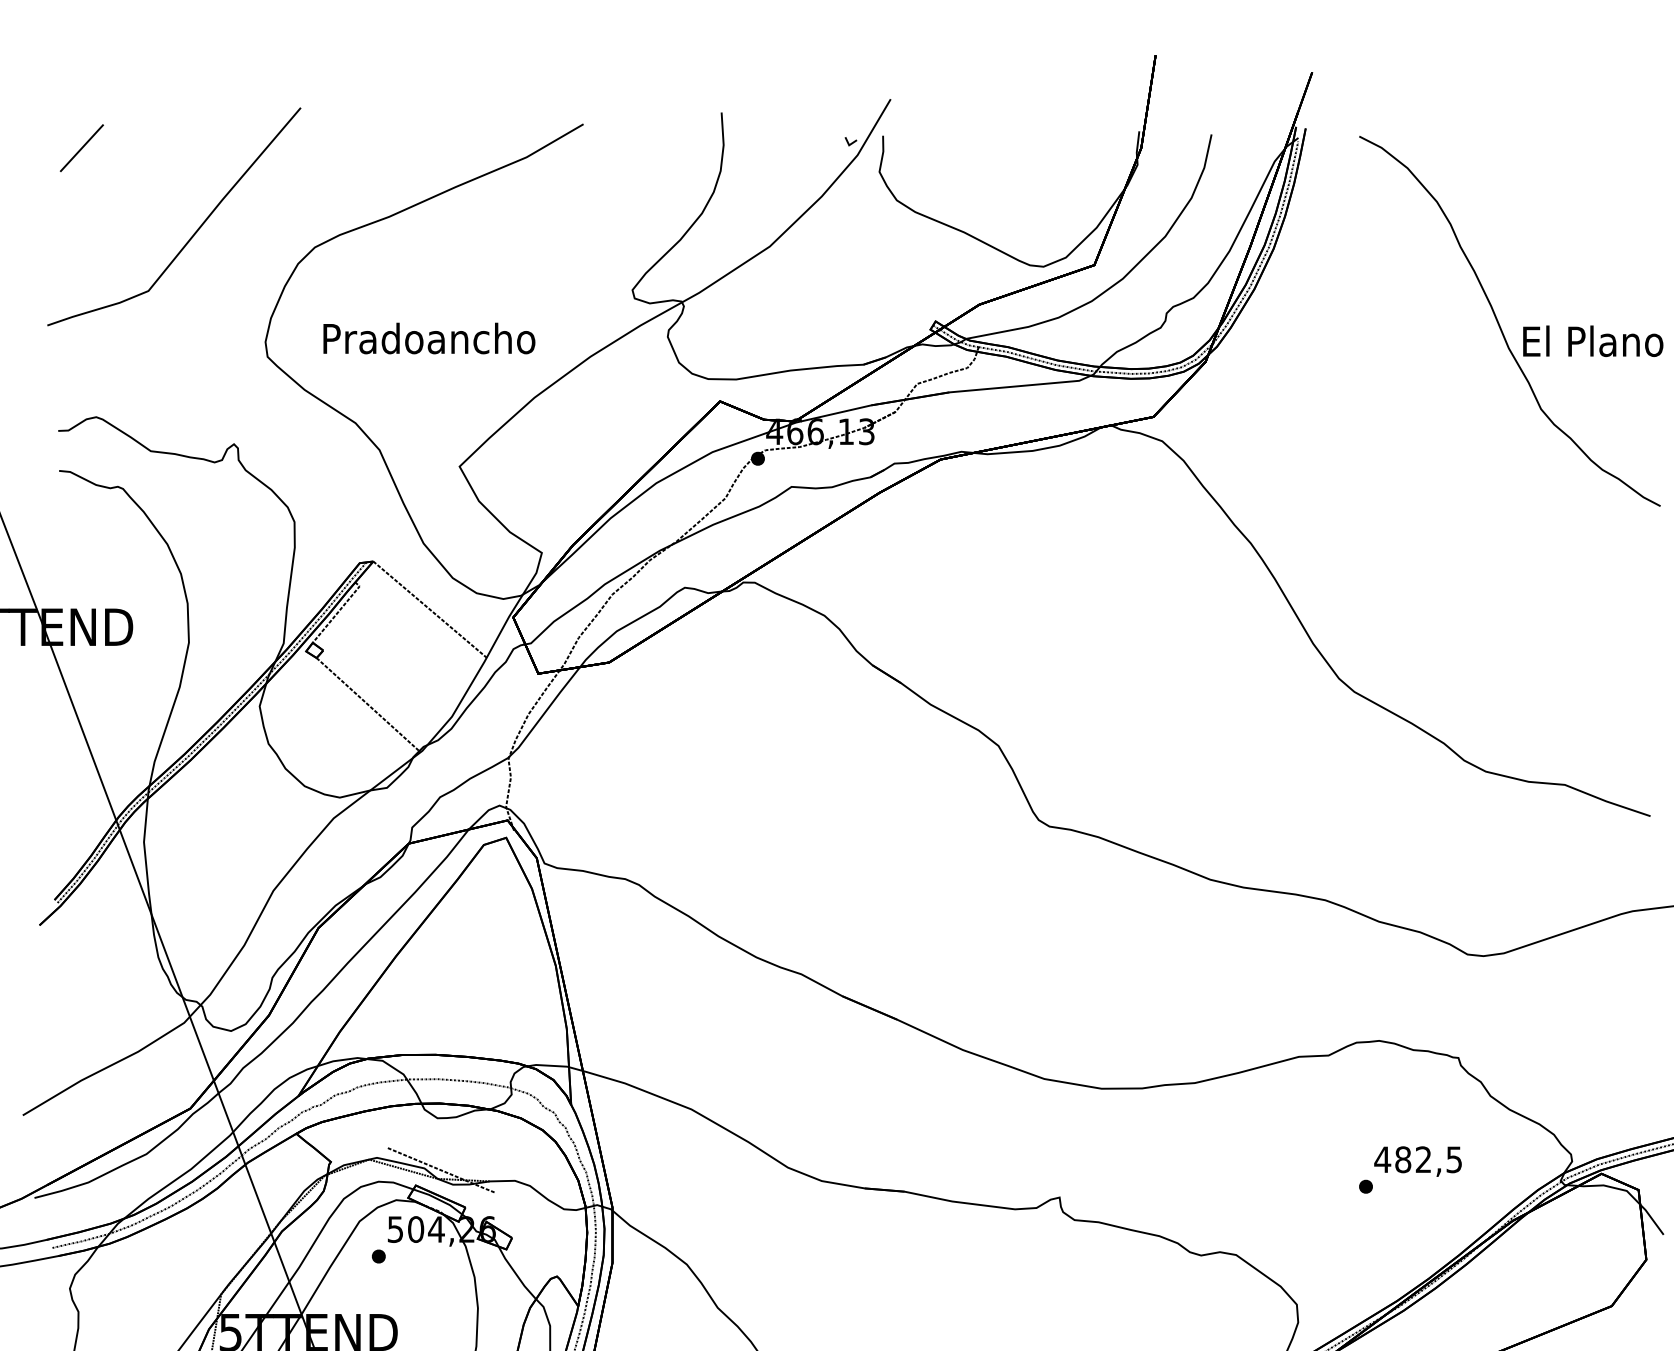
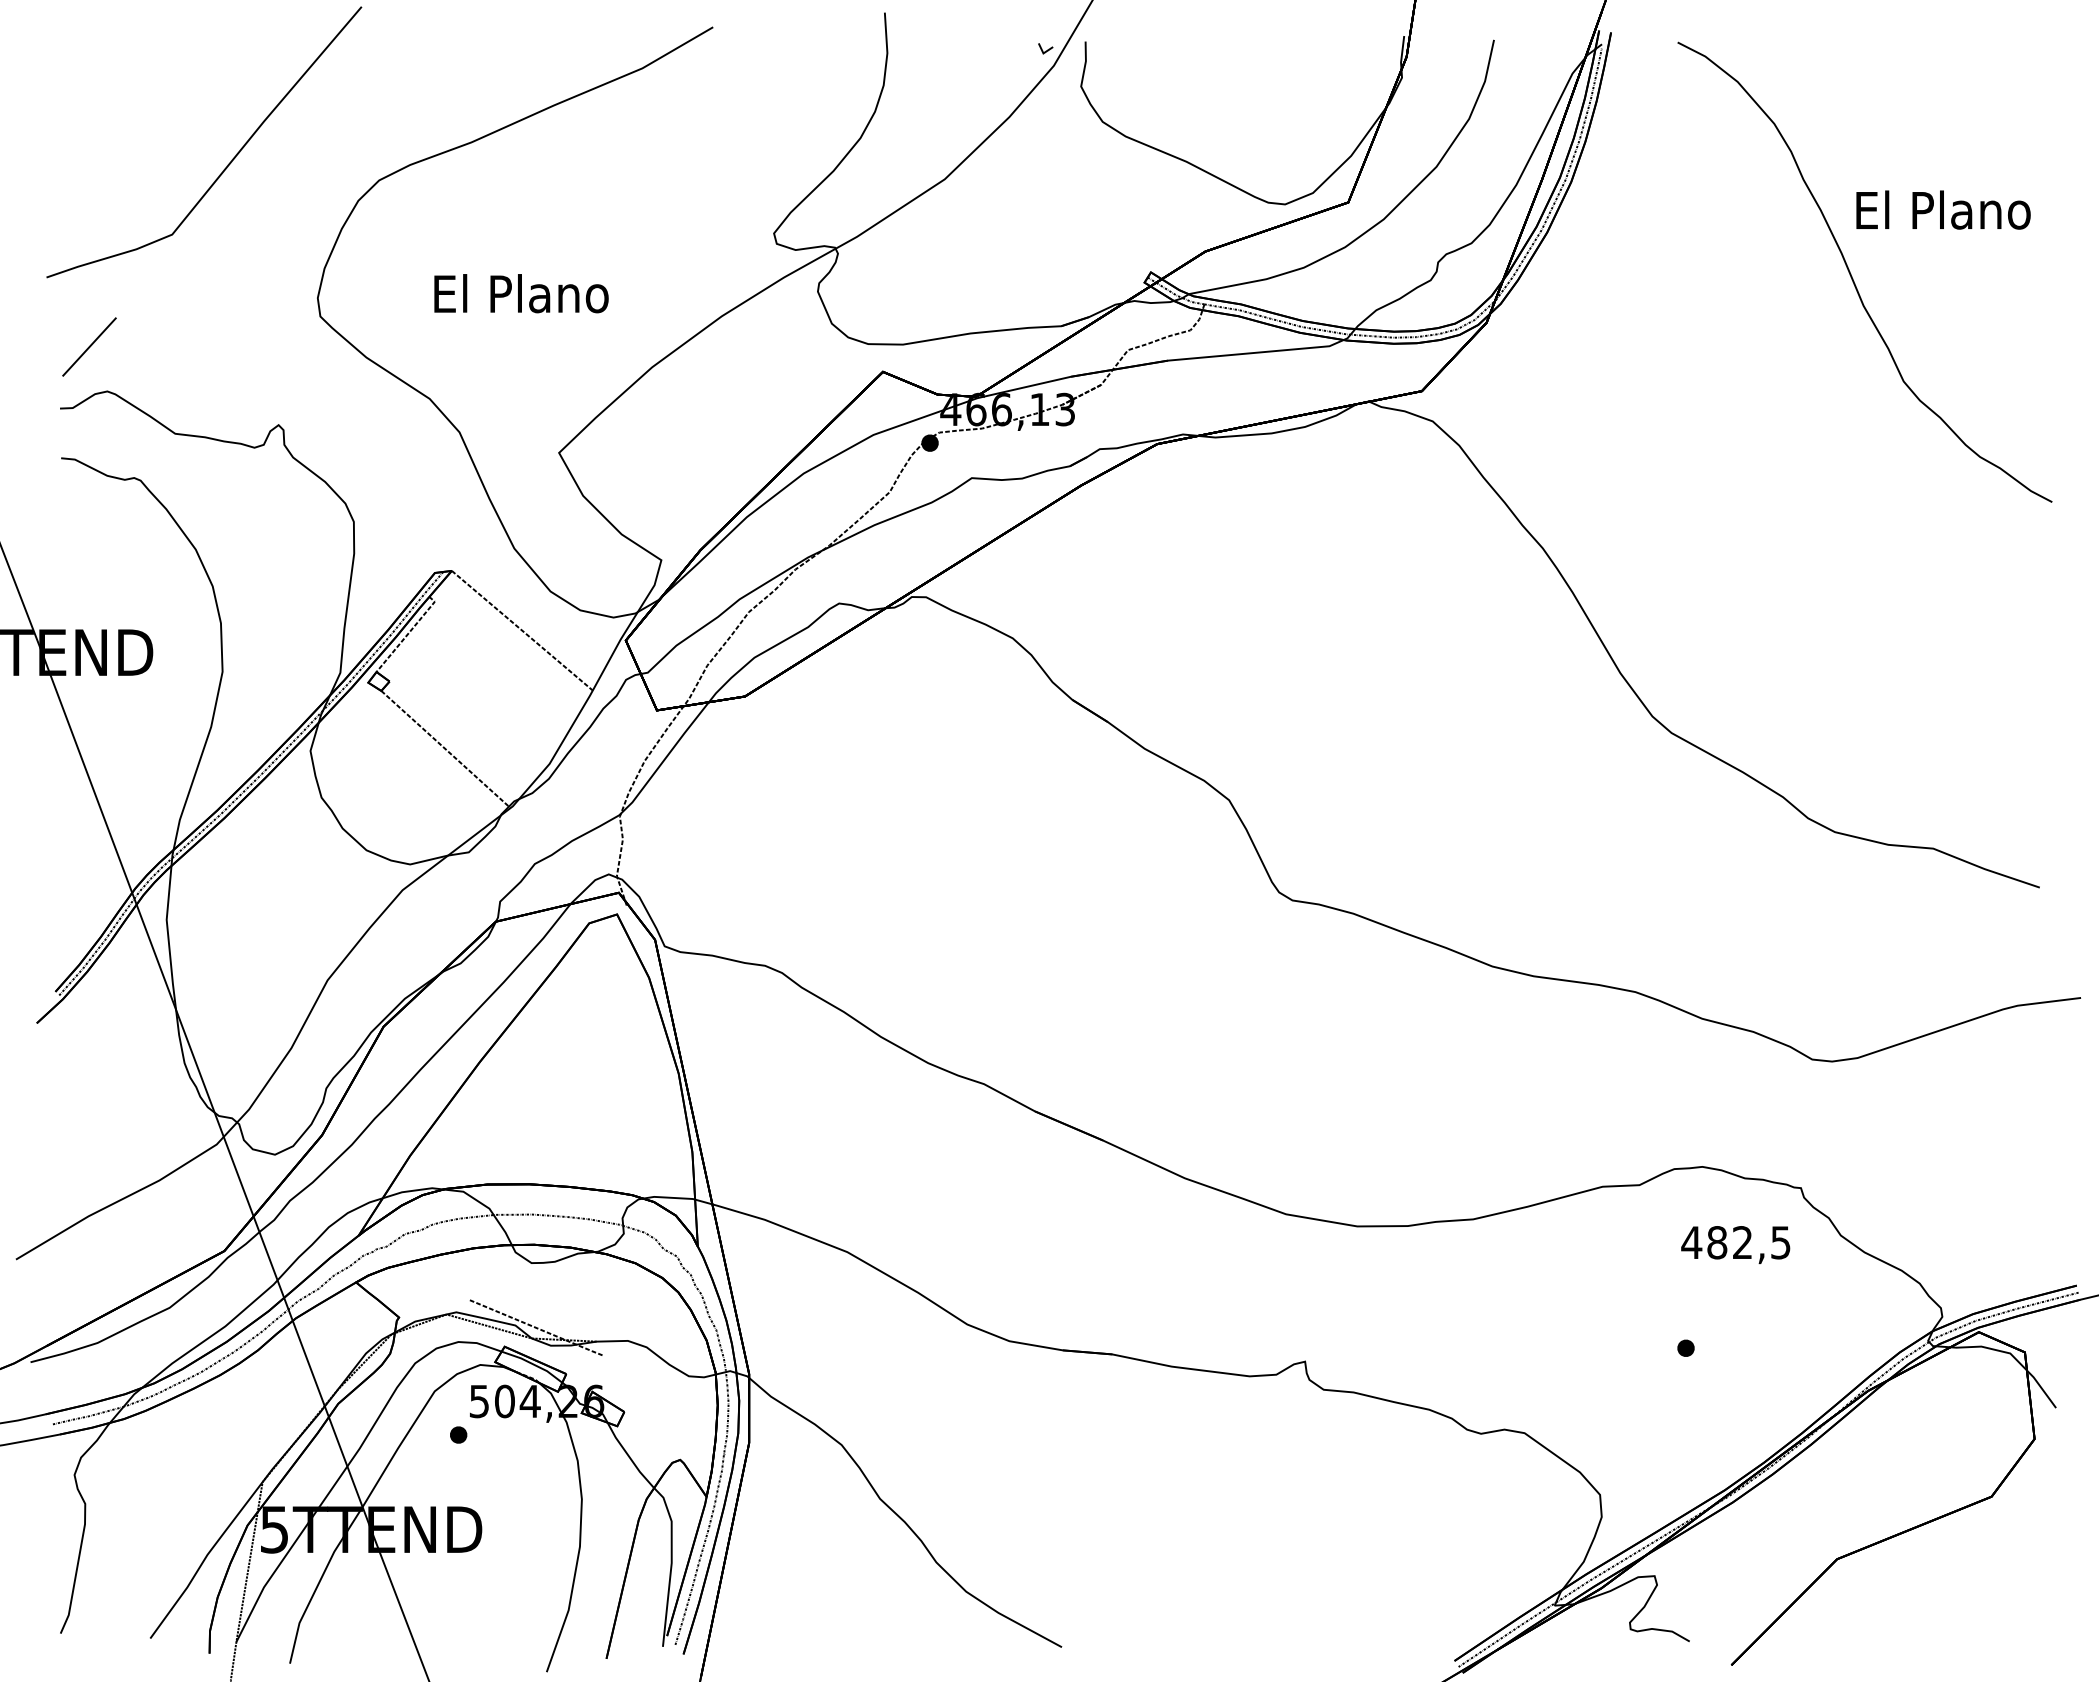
line: (81, 147) -> (89, 346), moved
text: (429, 338) -> (521, 293), Pradoancho -> El Plano
text: (1593, 340) -> (1943, 209), moved
text: (1417, 1161) -> (1735, 1245), moved

